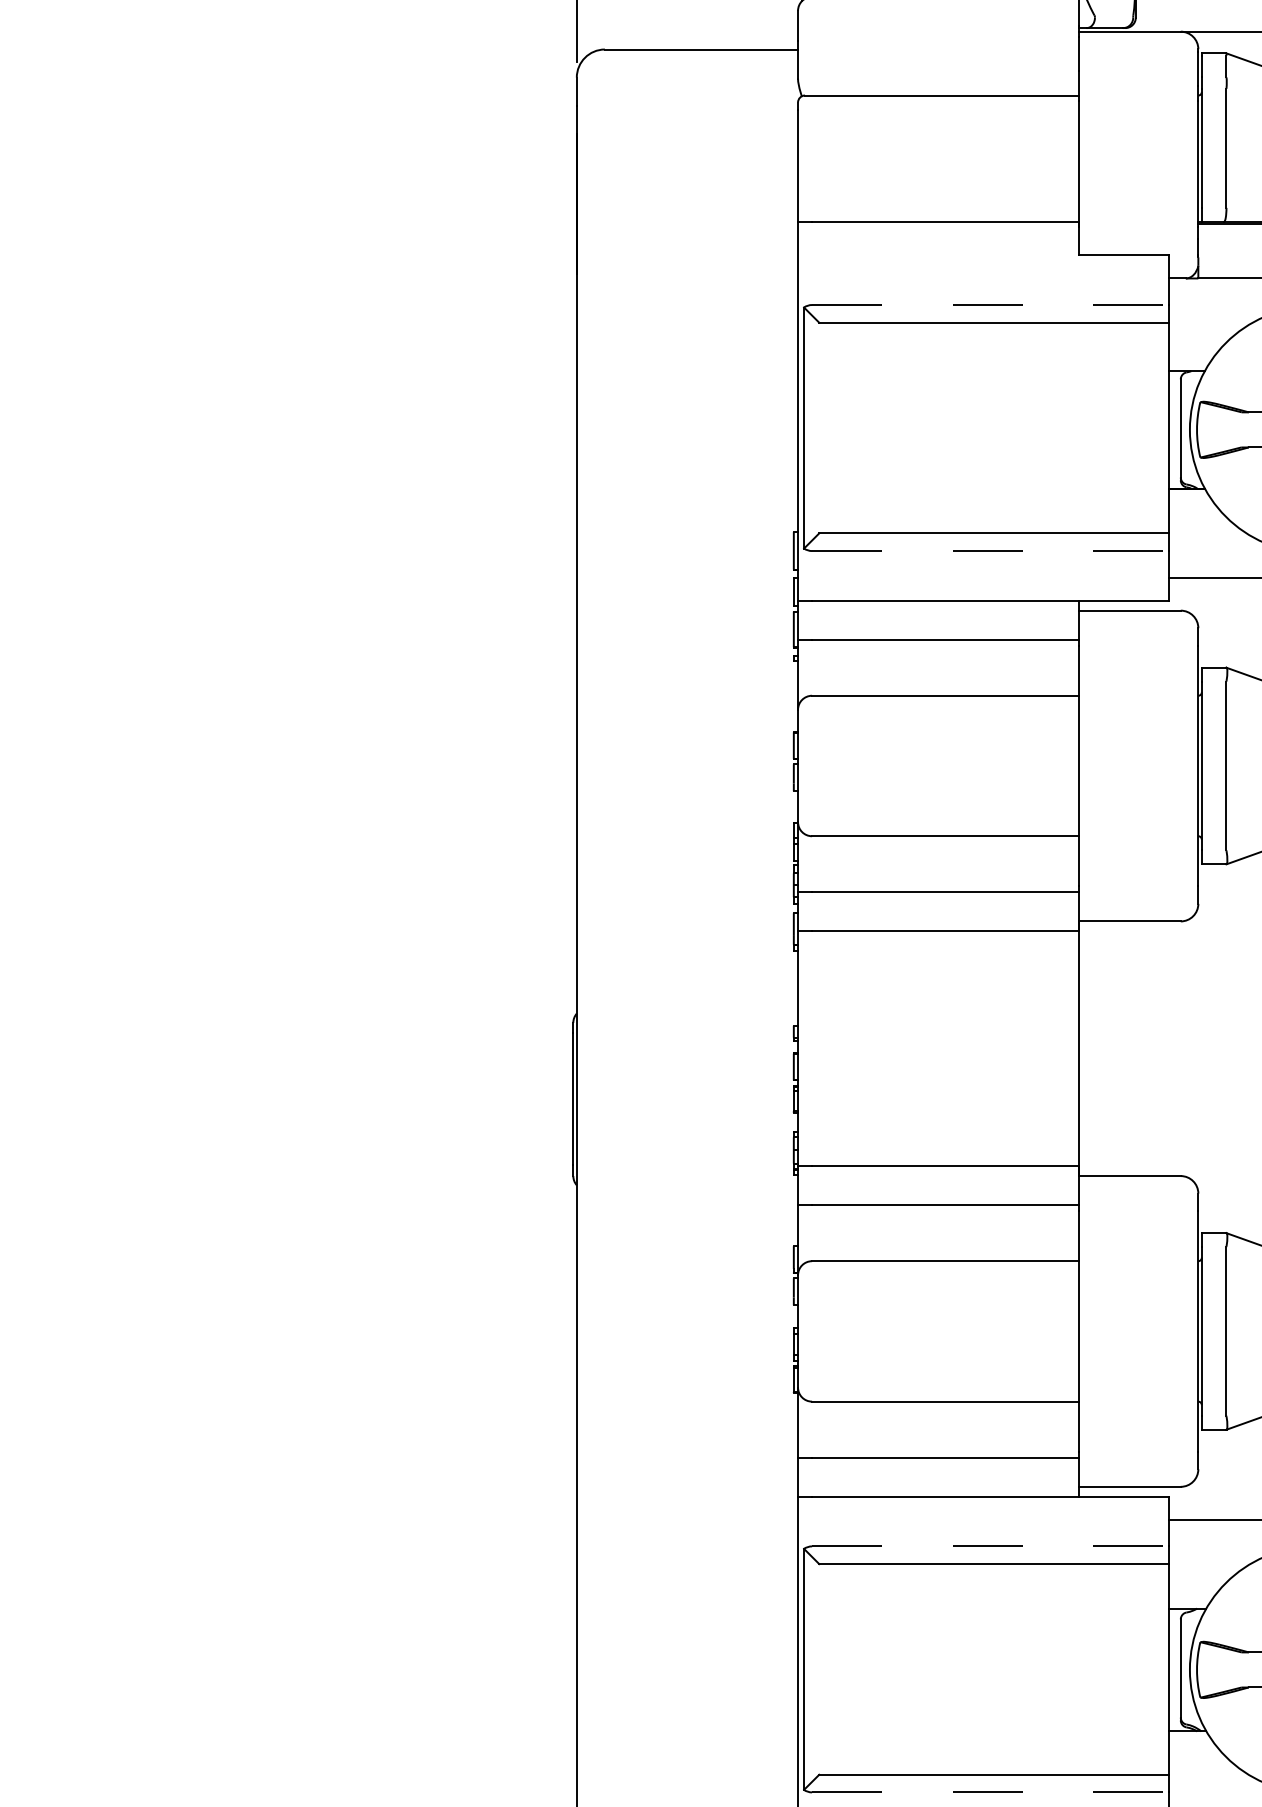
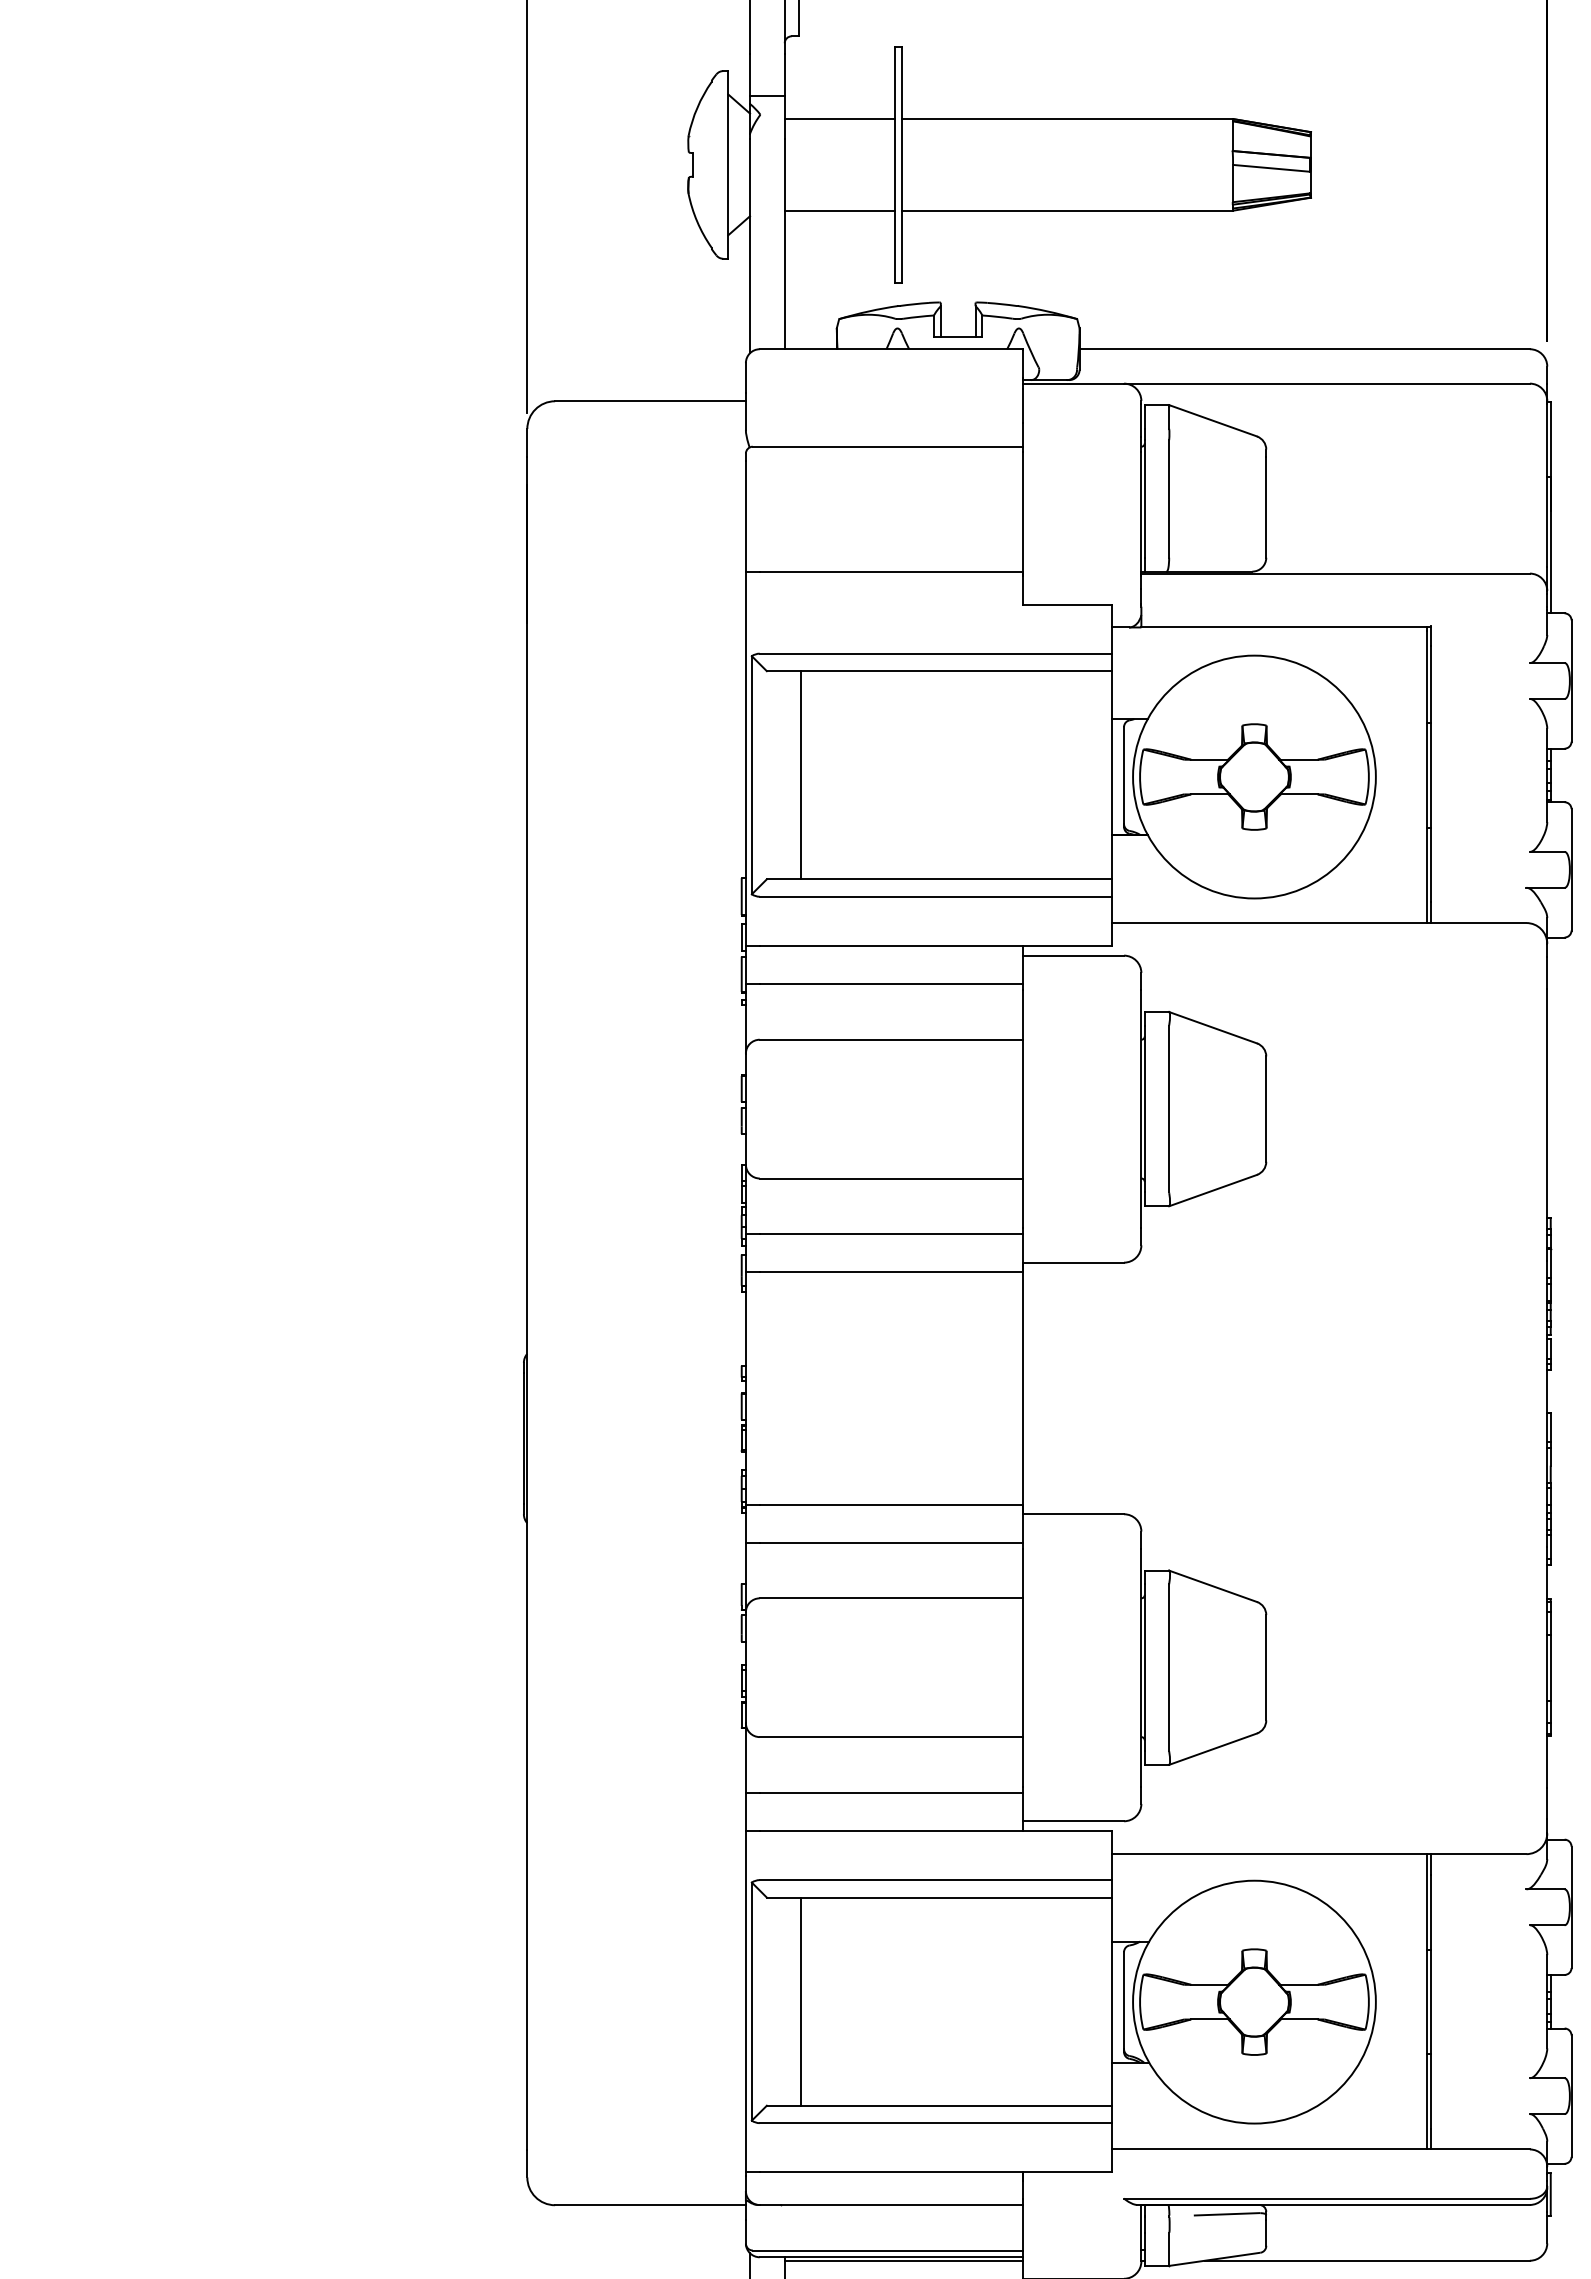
line: (990, 304) -> (936, 653), dashed -> solid
line: (854, 428) -> (801, 775), added
line: (990, 550) -> (936, 896), dashed -> solid
line: (990, 1546) -> (936, 1880), dashed -> solid
line: (854, 1669) -> (801, 2001), added
line: (990, 1792) -> (936, 2123), dashed -> solid

